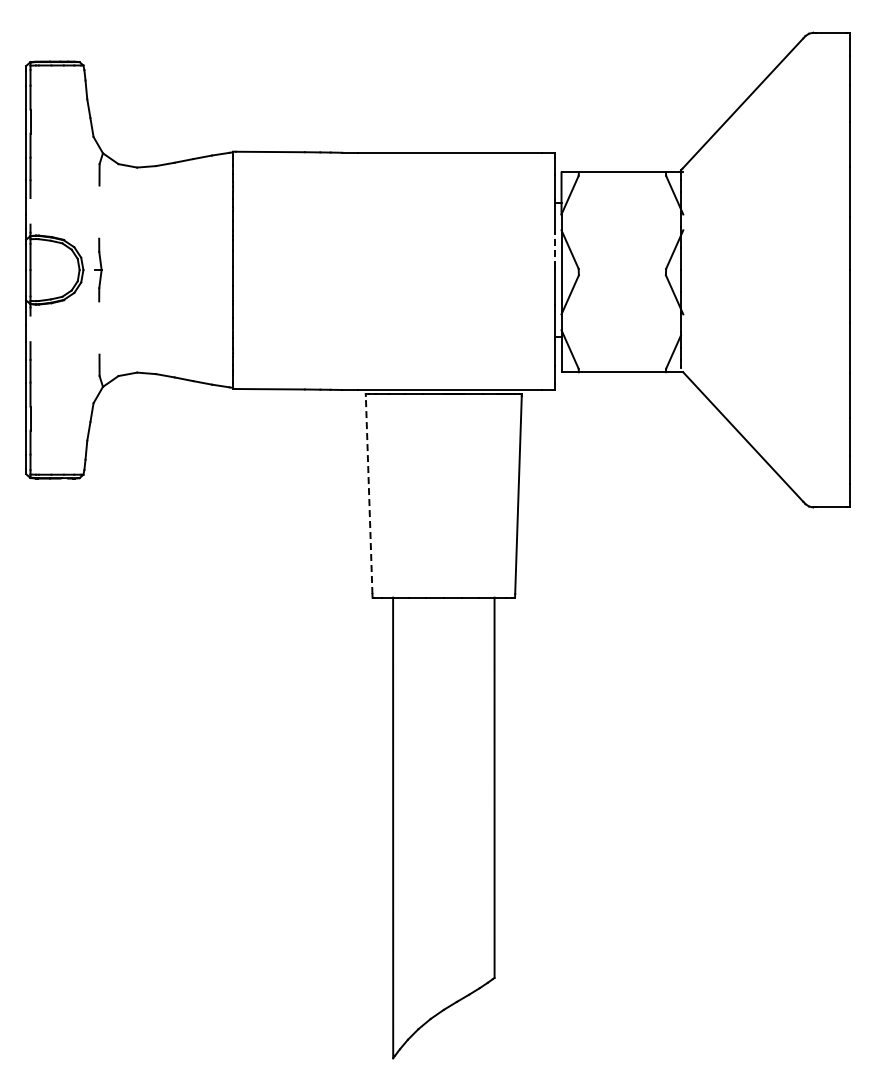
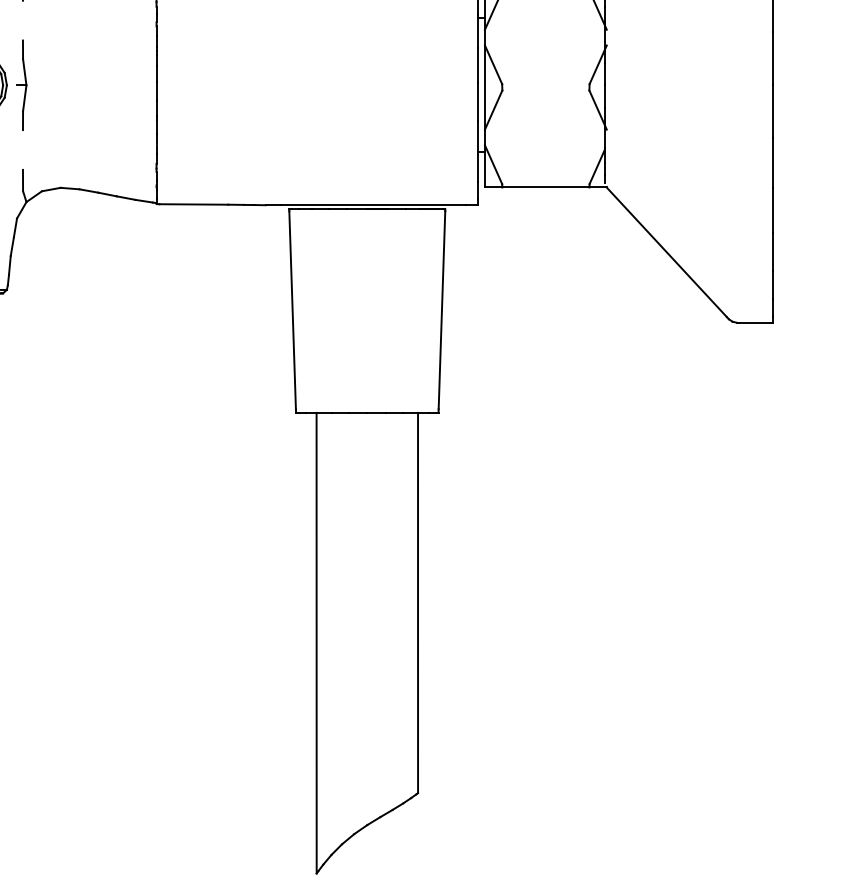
line: (554, 250) -> (477, 65), dashed -> solid
part: (98, 269) -> (21, 84), size x1.43
line: (369, 494) -> (292, 309), dashed -> solid

